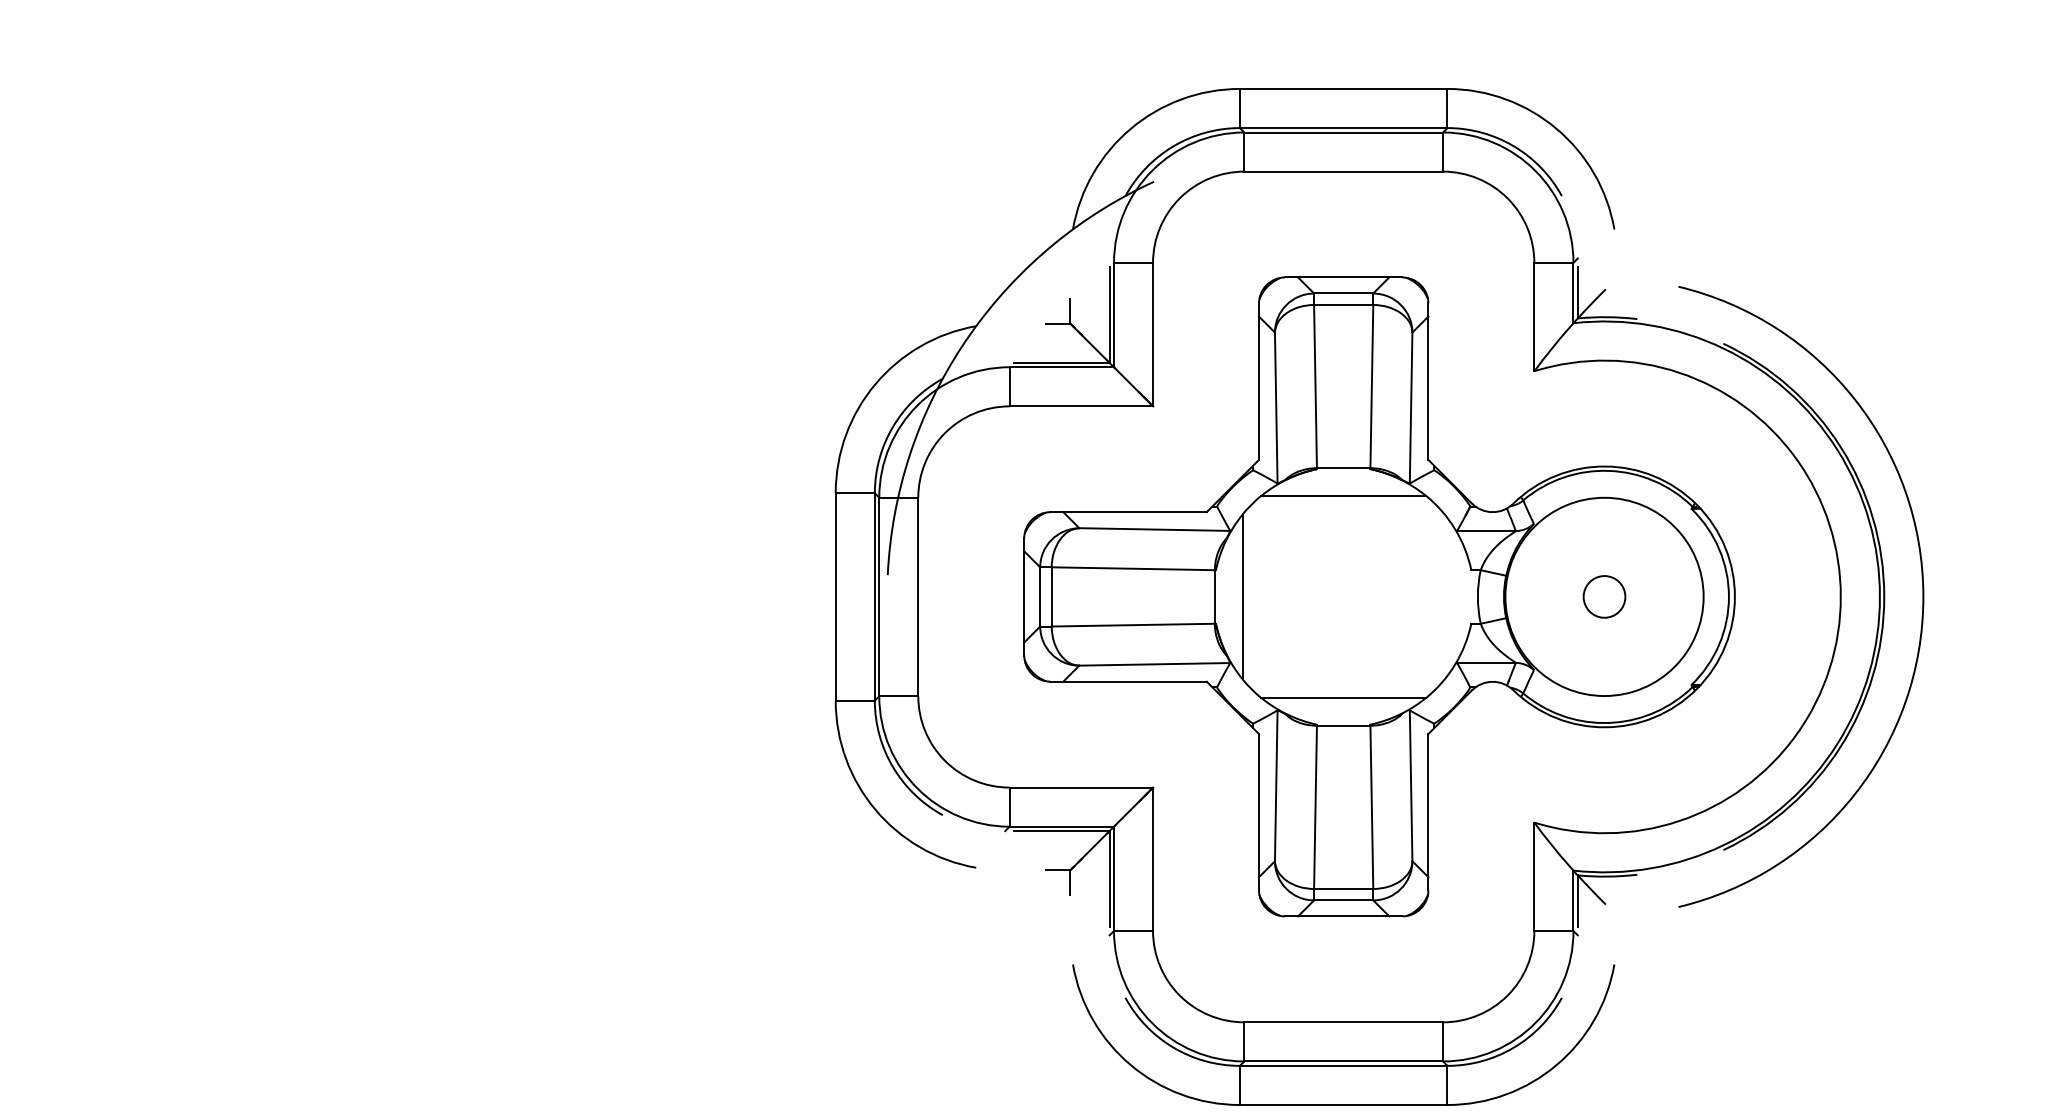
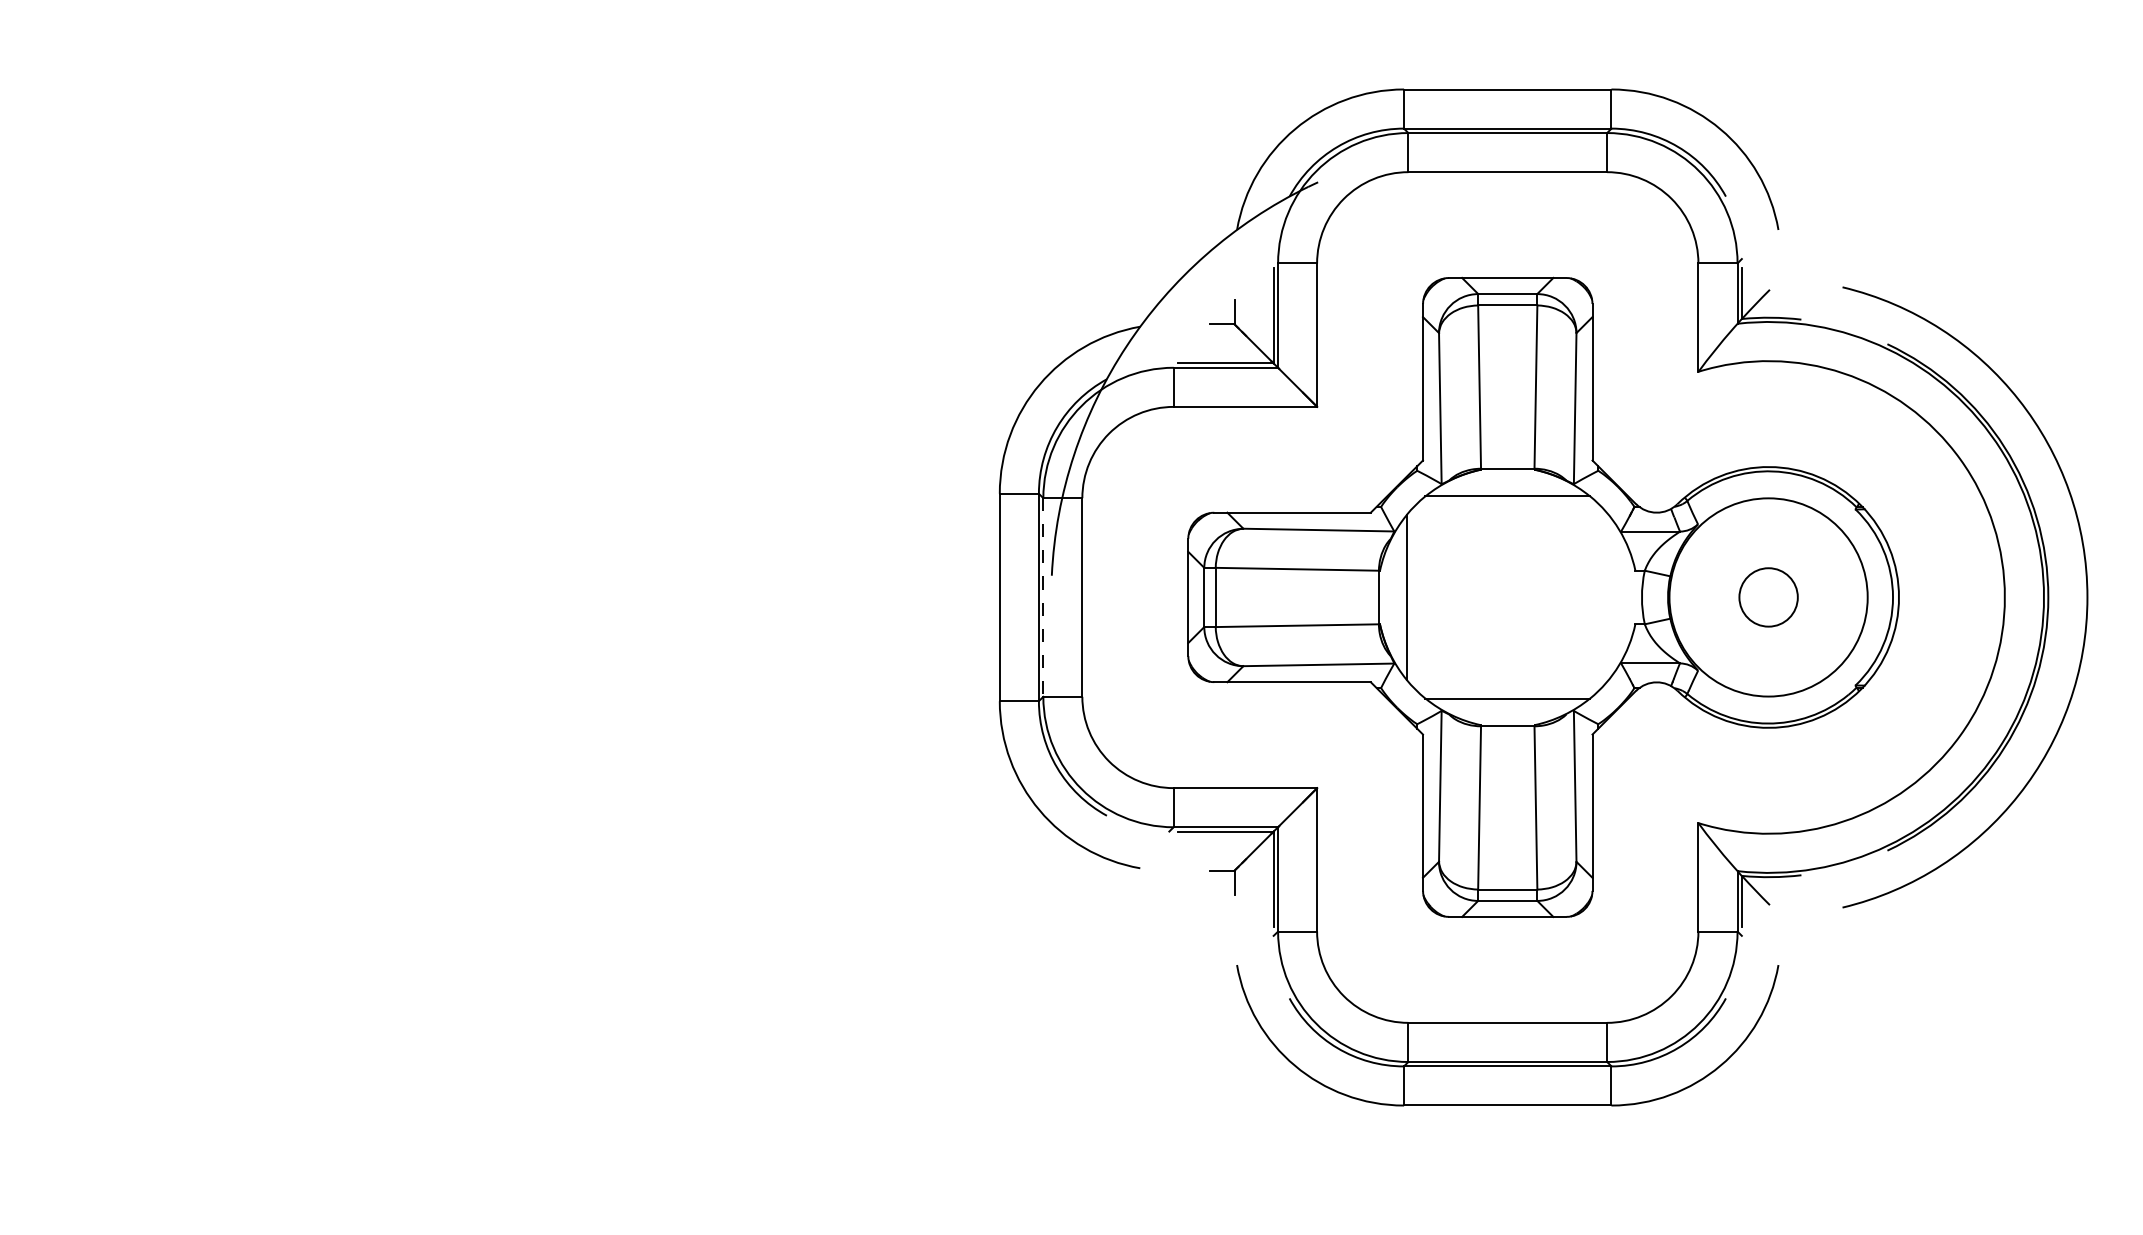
circle: (1604, 596) -> (1768, 597), size x1.4
line: (879, 597) -> (1043, 598), solid -> dashed

